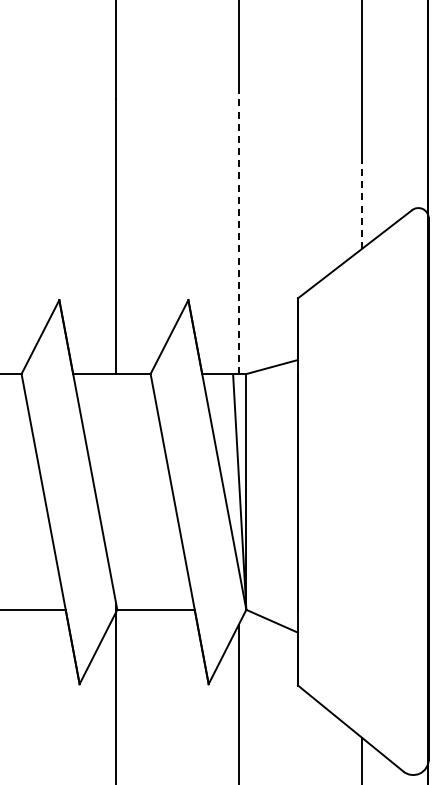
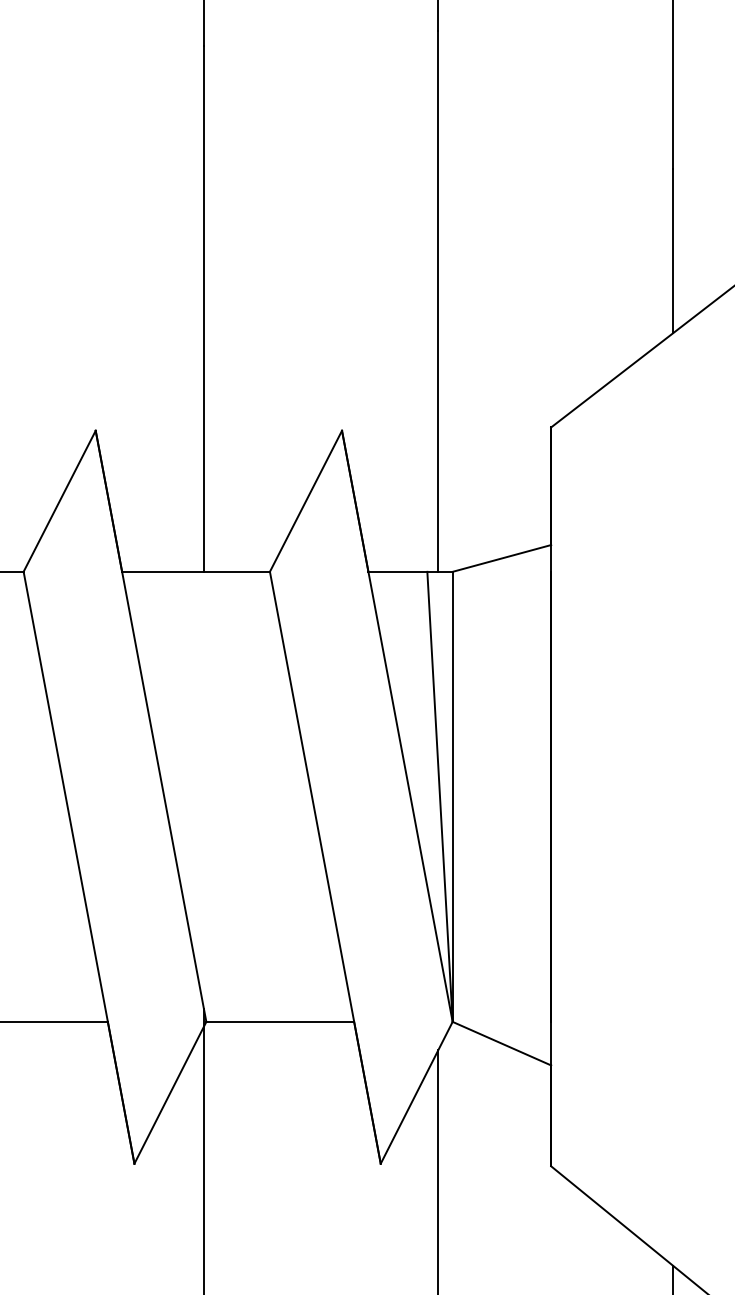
line: (361, 205) -> (672, 250), dashed -> solid
line: (238, 232) -> (437, 301), dashed -> solid

